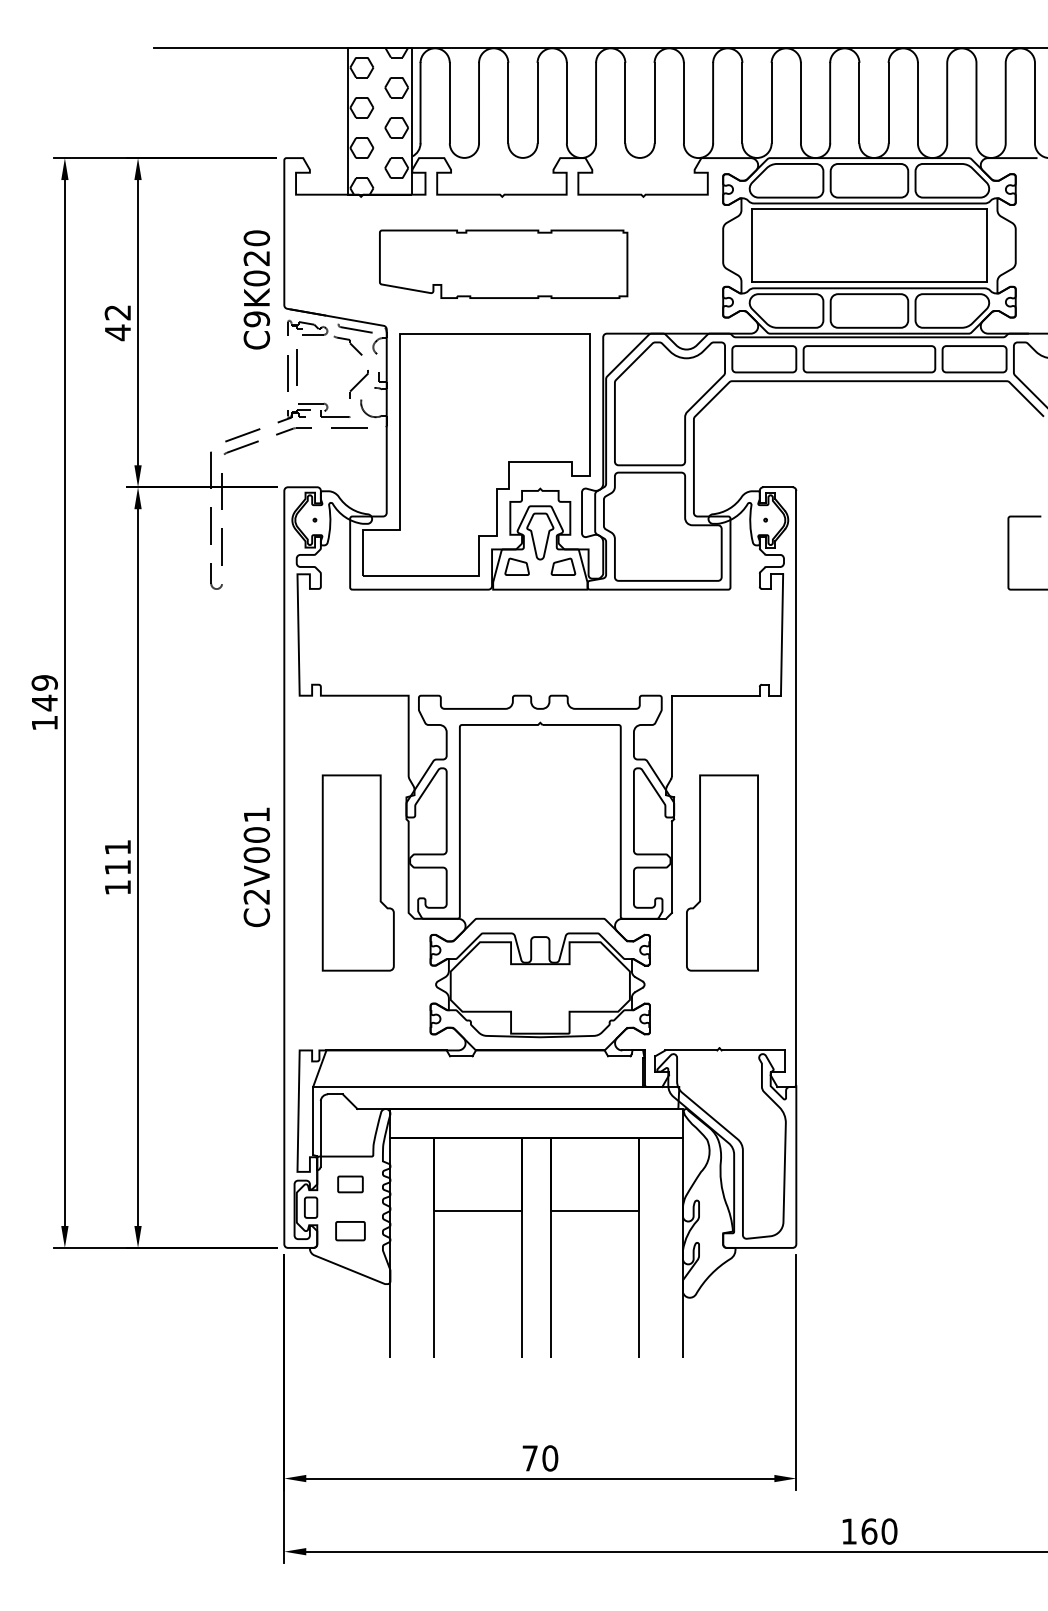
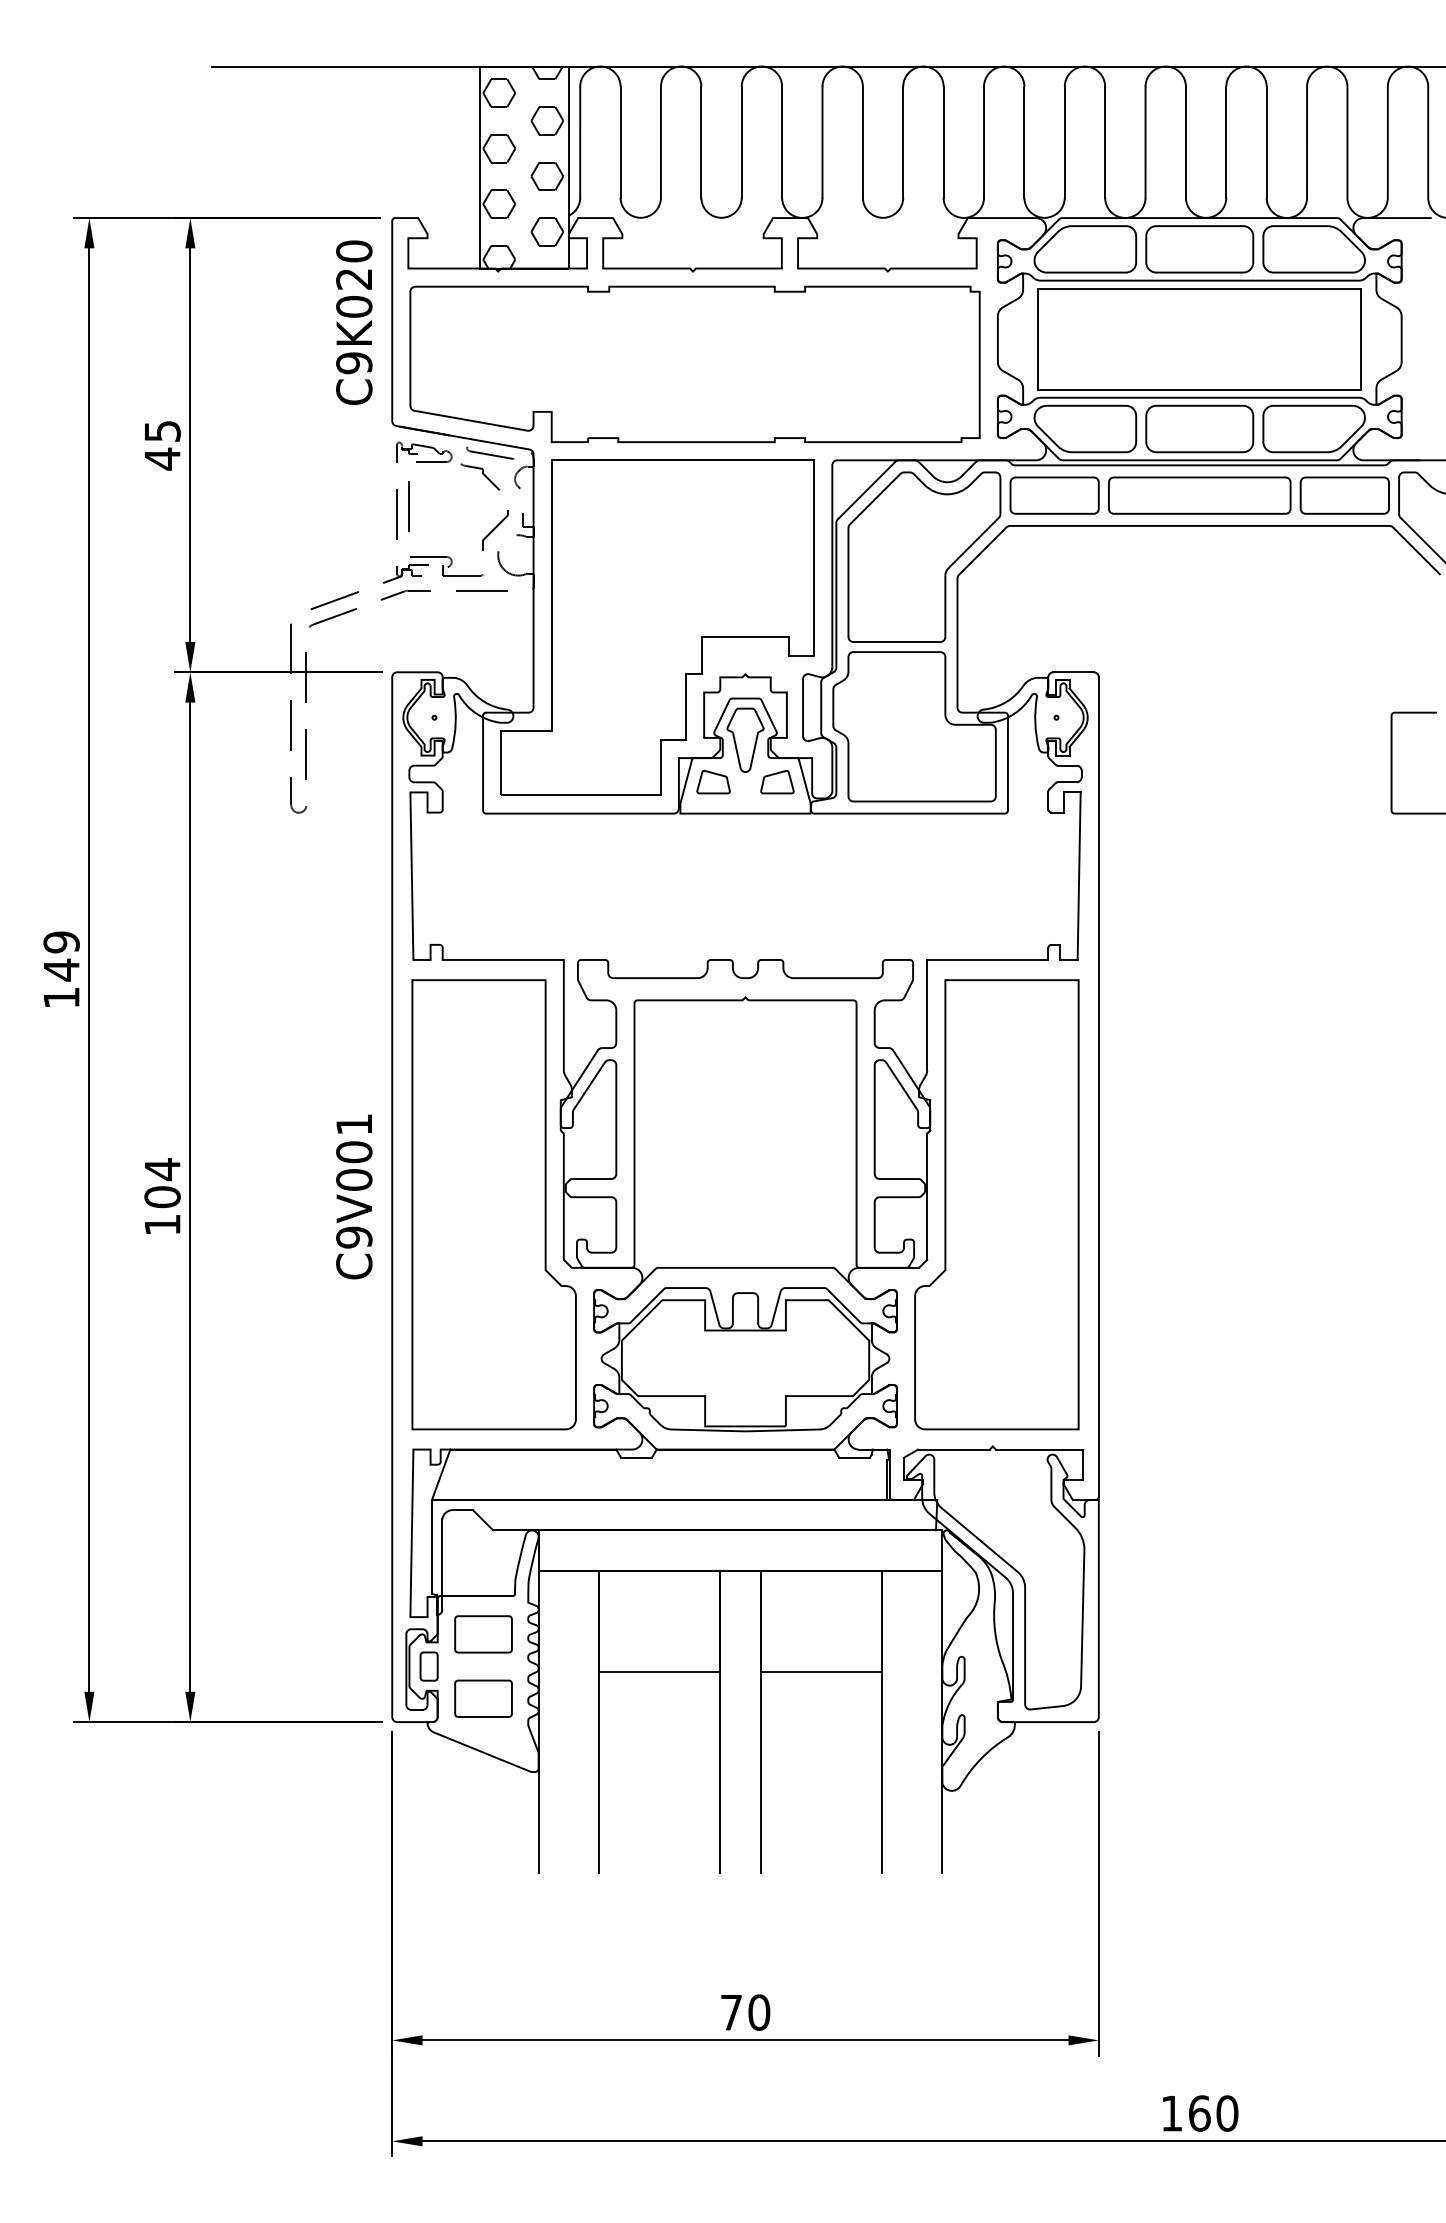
part: (503, 264) -> (694, 364), size x1.67
text: (256, 289) -> (353, 322), moved
text: (117, 312) -> (161, 431), 42 -> 45
text: (117, 857) -> (161, 1183), 111 -> 104
part: (358, 872) -> (494, 1203), size x1.67
part: (722, 872) -> (996, 1203), size x1.67
text: (256, 896) -> (353, 1237), C2V001 -> C9V001
part: (350, 1184) -> (483, 1634), size x1.67
part: (350, 1231) -> (483, 1699), size x1.43

